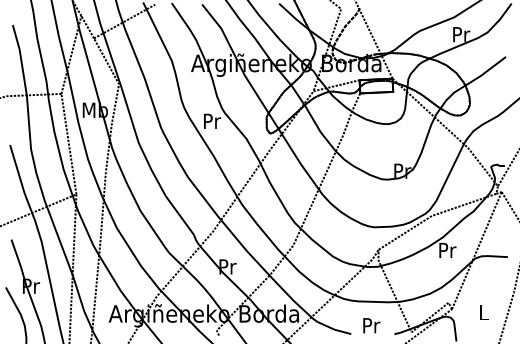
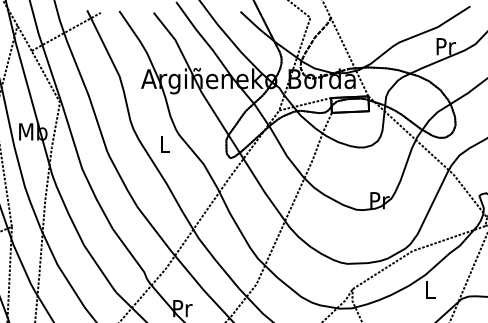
text: (212, 120) -> (165, 143), Pr -> L
text: (447, 249) -> (430, 288), Pr -> L

